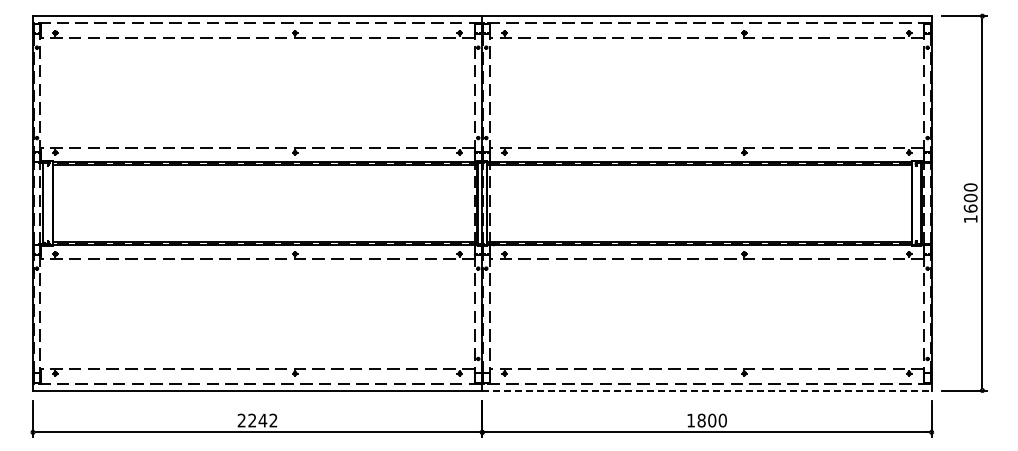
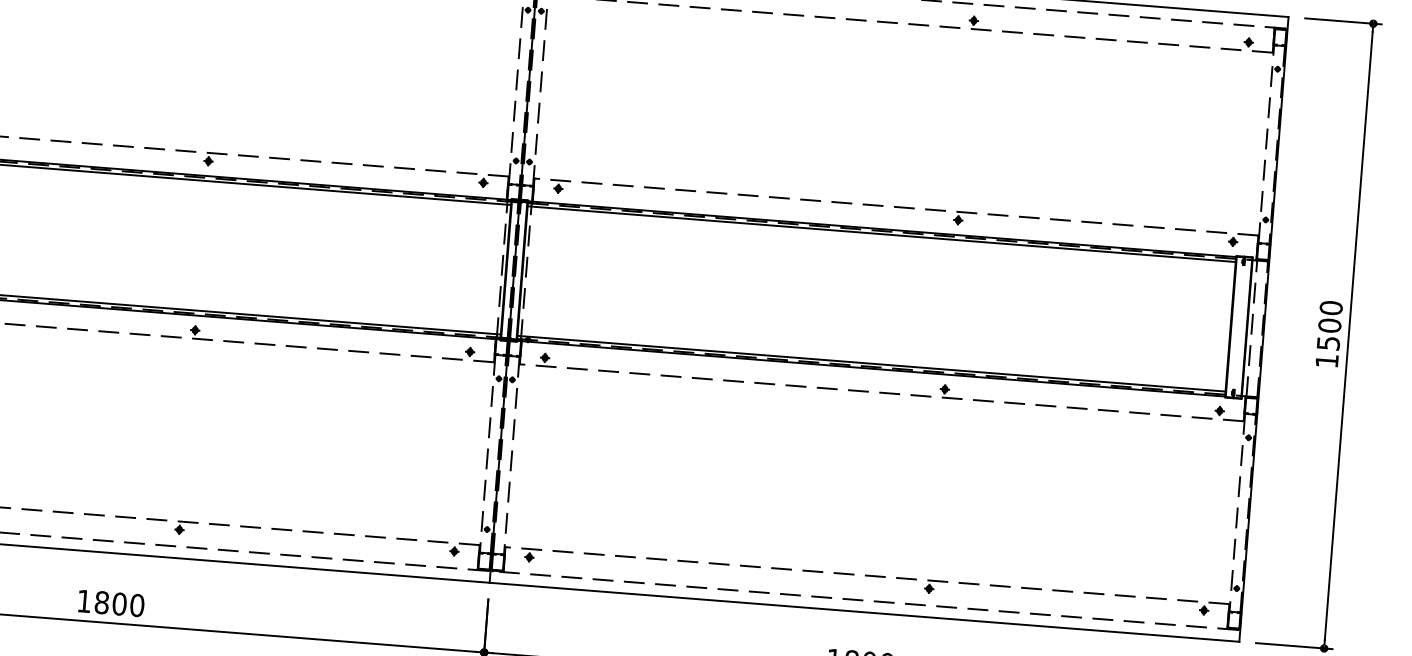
text: (970, 208) -> (1328, 343), 1600 -> 1500
line: (706, 390) -> (863, 612), dashed -> solid
text: (257, 420) -> (110, 603), 2242 -> 1800

